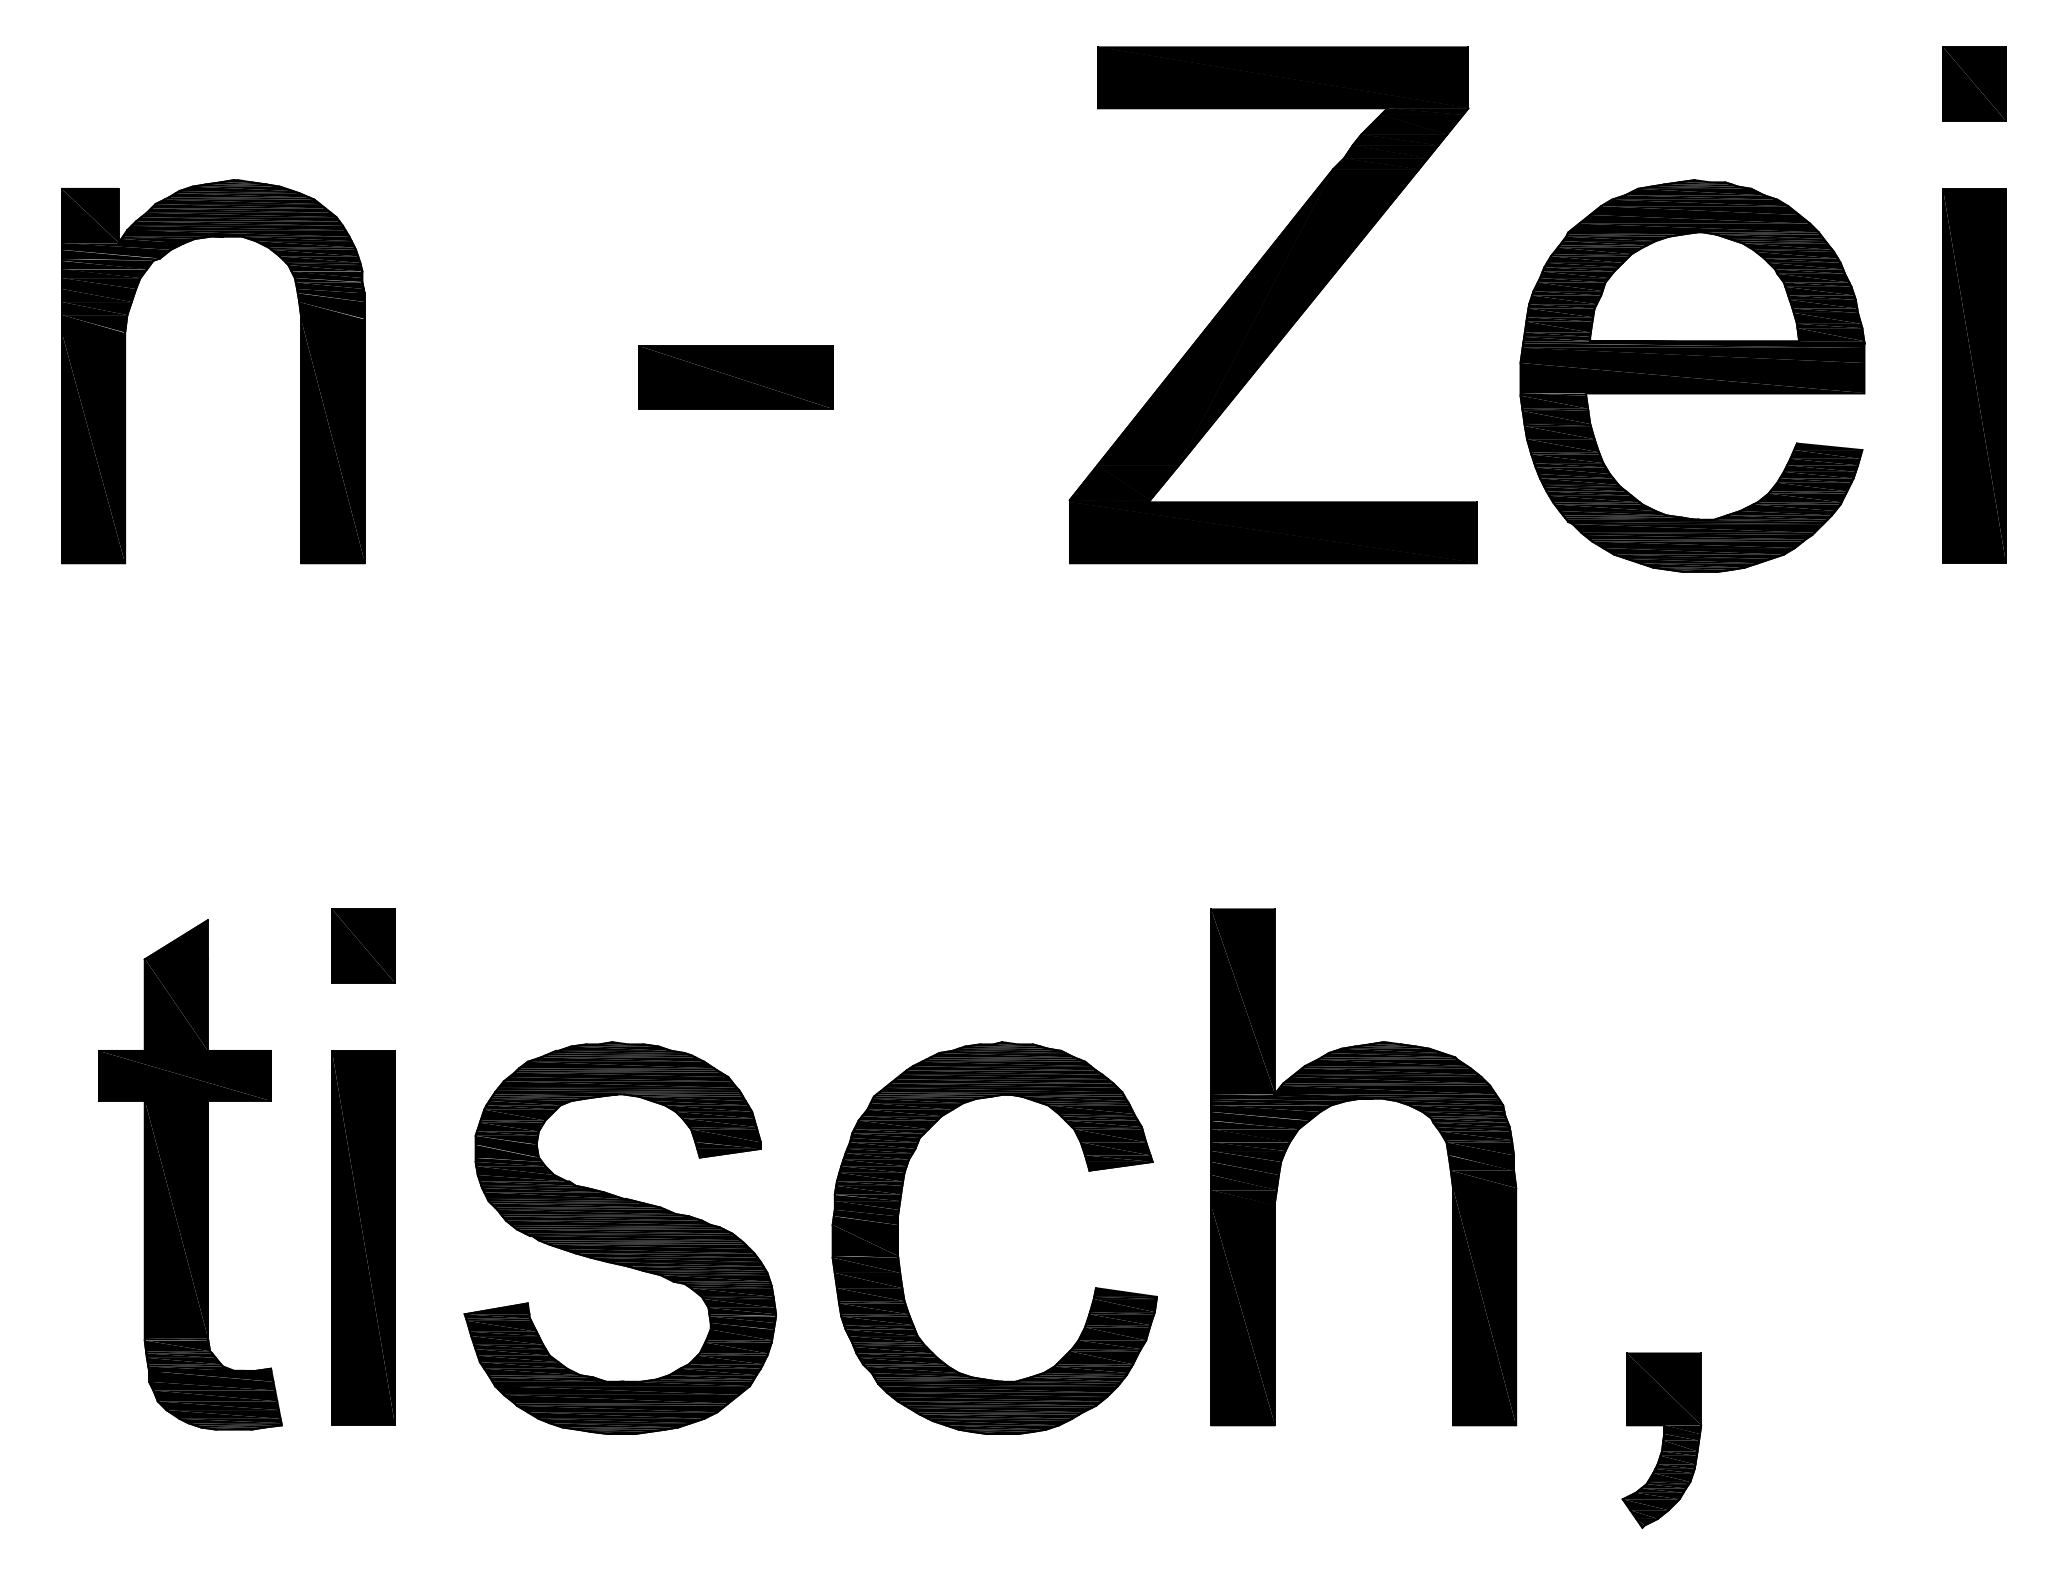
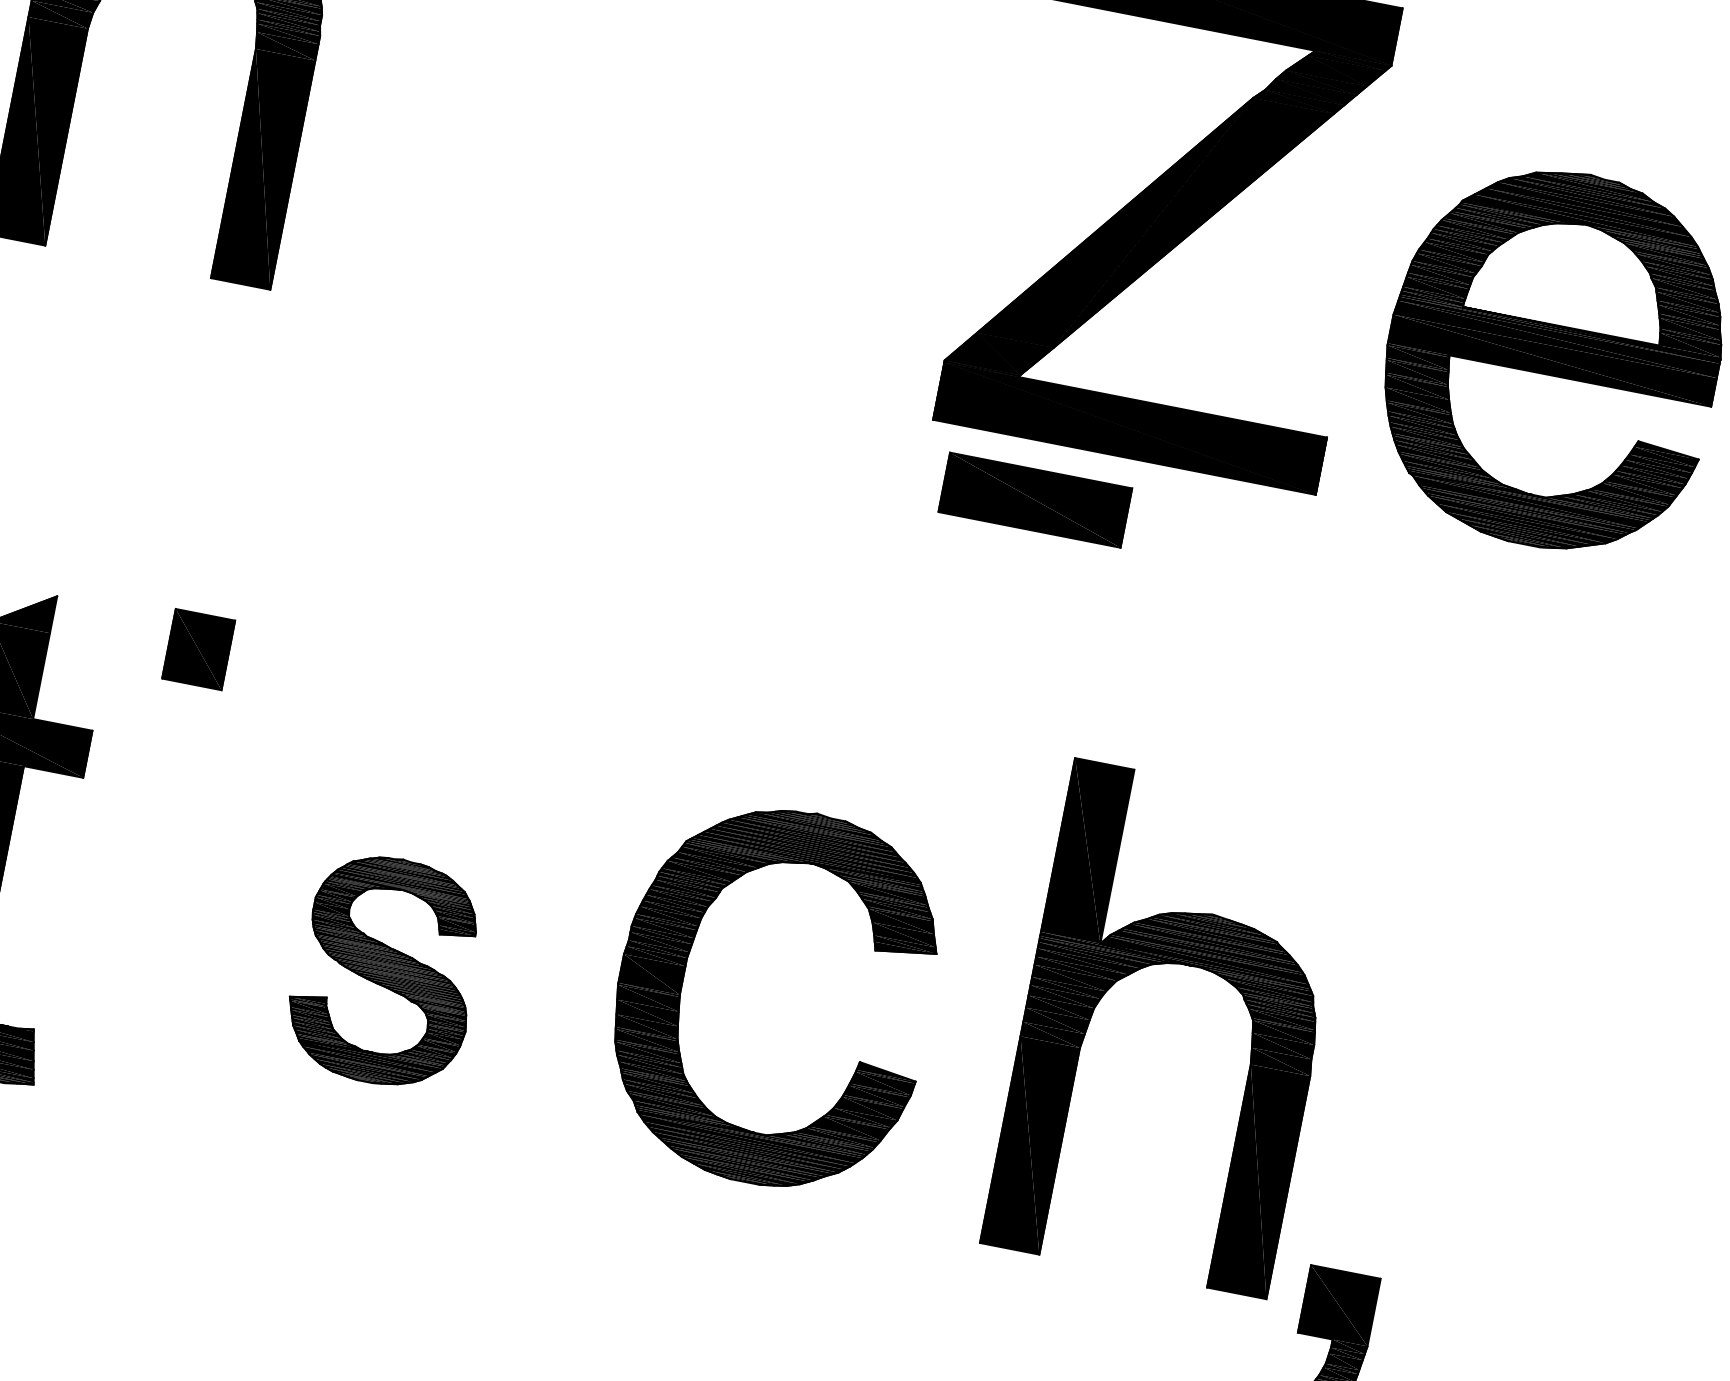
part: (735, 377) -> (1035, 500), moved
part: (1351, 1101) -> (1171, 964), moved
part: (363, 1237) -> (144, 923), removed
part: (619, 1237) -> (385, 970), size x0.6
part: (898, 1237) -> (683, 978), moved

